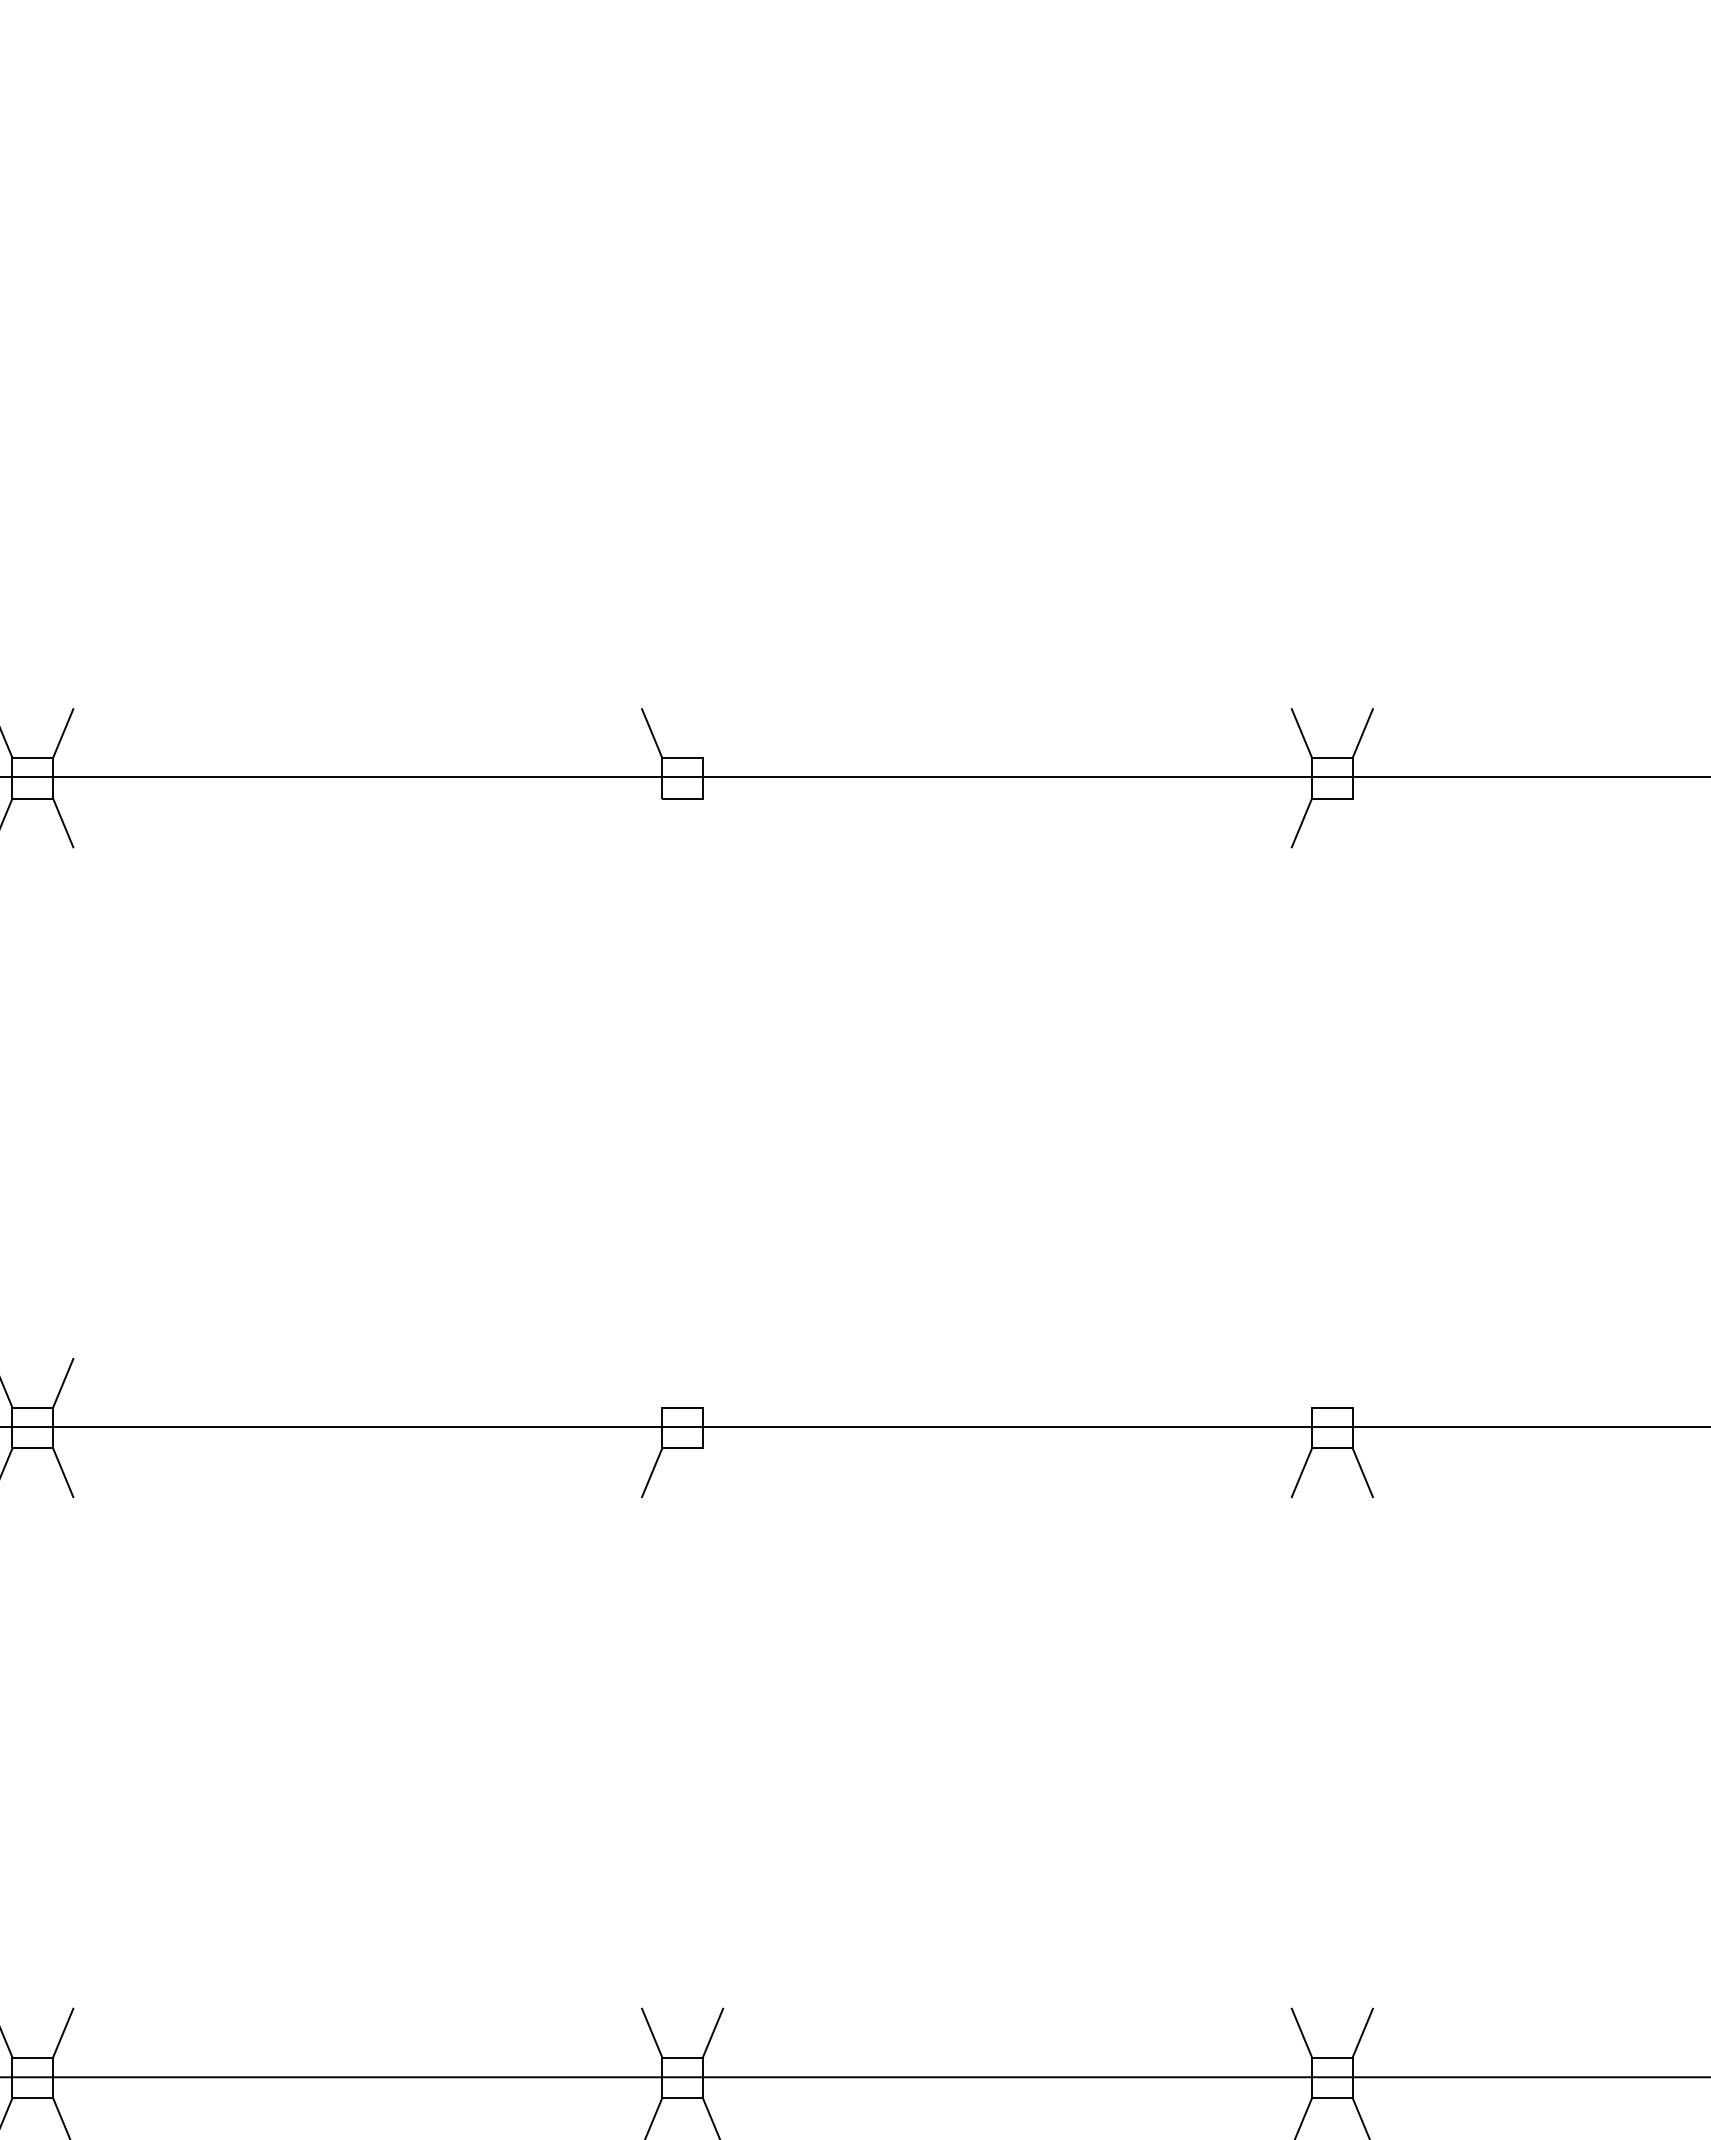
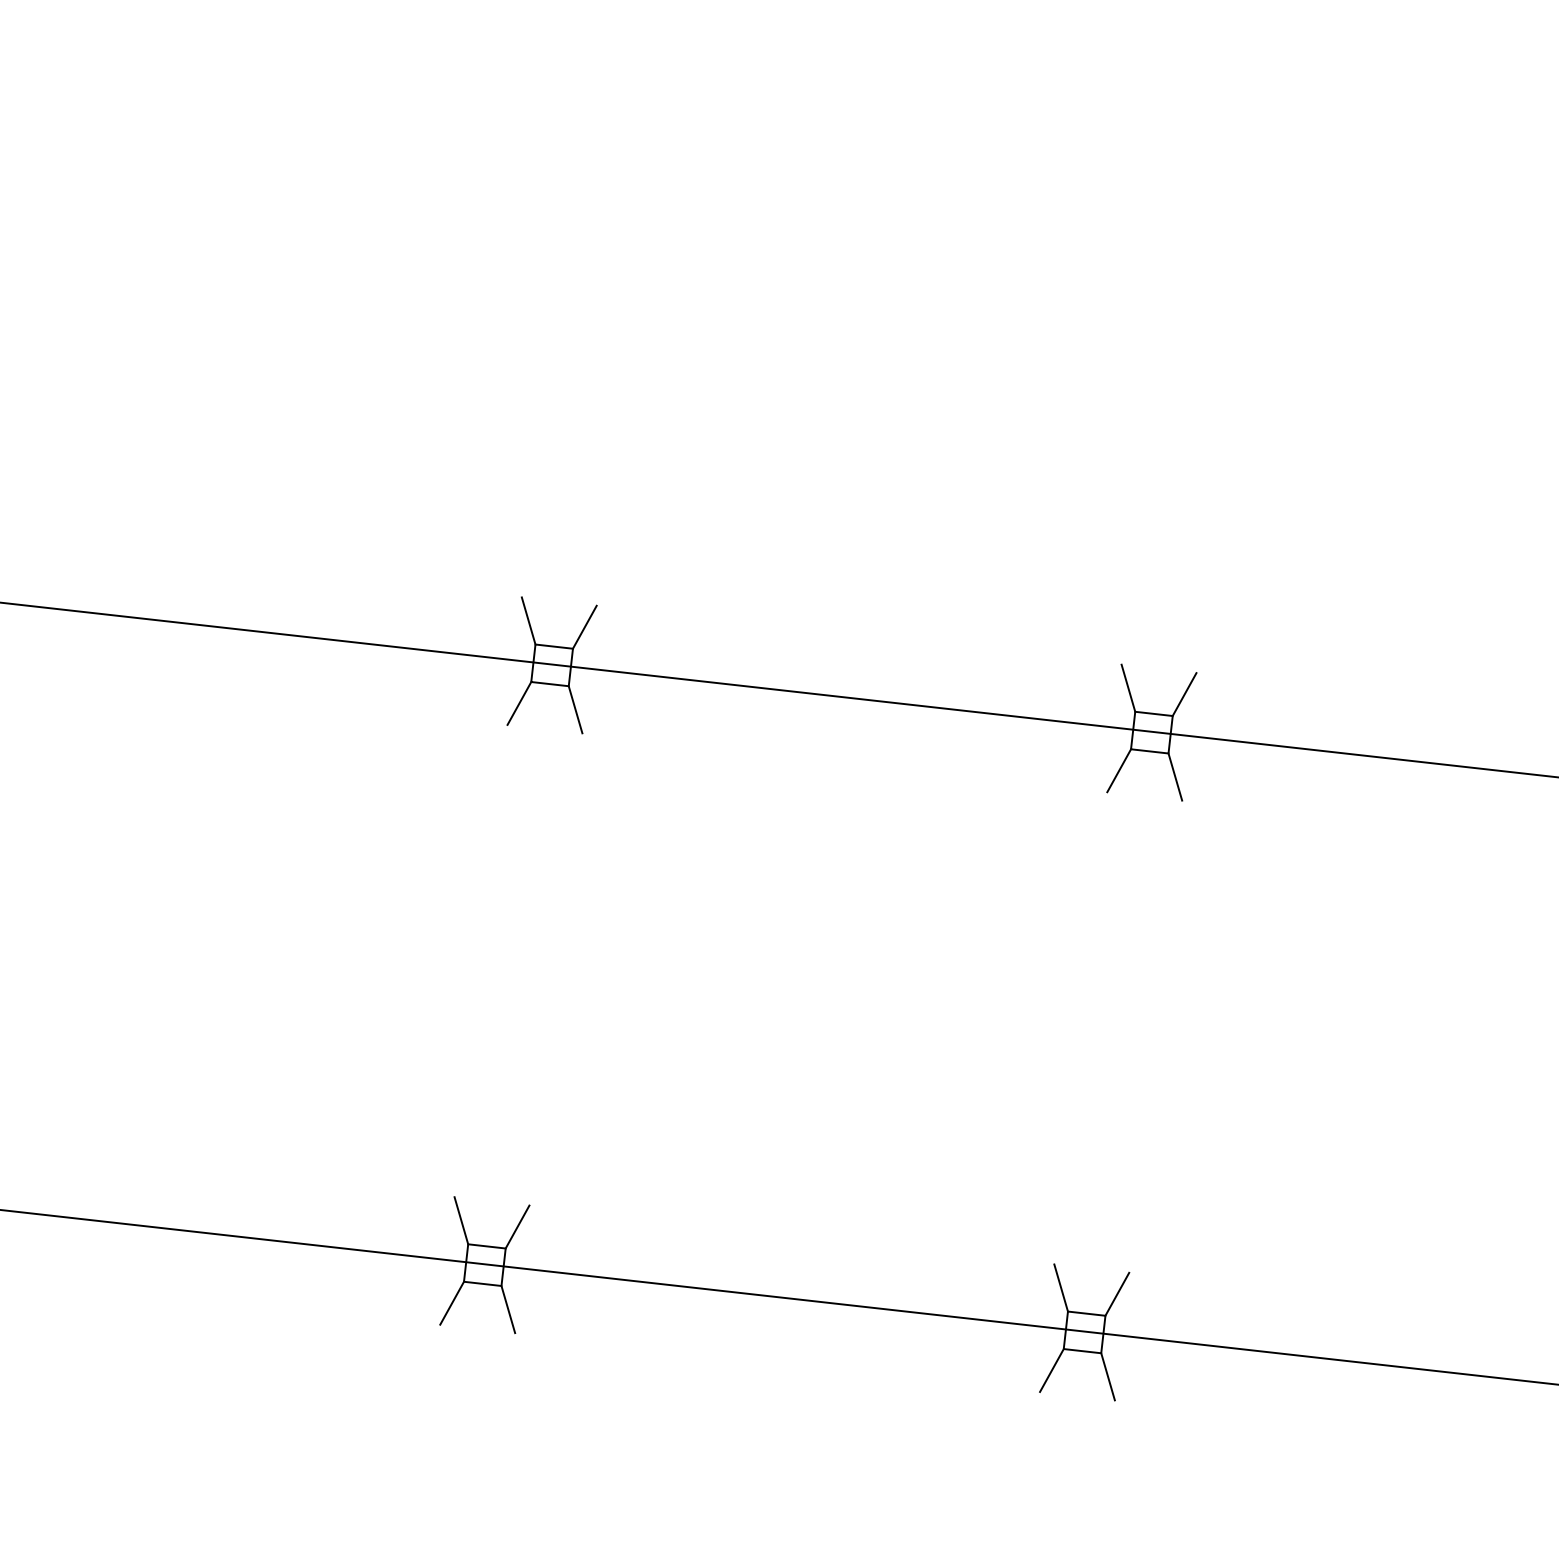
line: (712, 733) -> (584, 627), added
line: (652, 822) -> (519, 703), added
line: (712, 822) -> (575, 709), added
line: (1362, 822) -> (1175, 776), added
line: (652, 1382) -> (461, 1220), added
line: (712, 1382) -> (517, 1226), added
line: (1301, 1382) -> (1060, 1287), added
line: (1362, 1382) -> (1117, 1293), added
line: (712, 1472) -> (507, 1309), added

